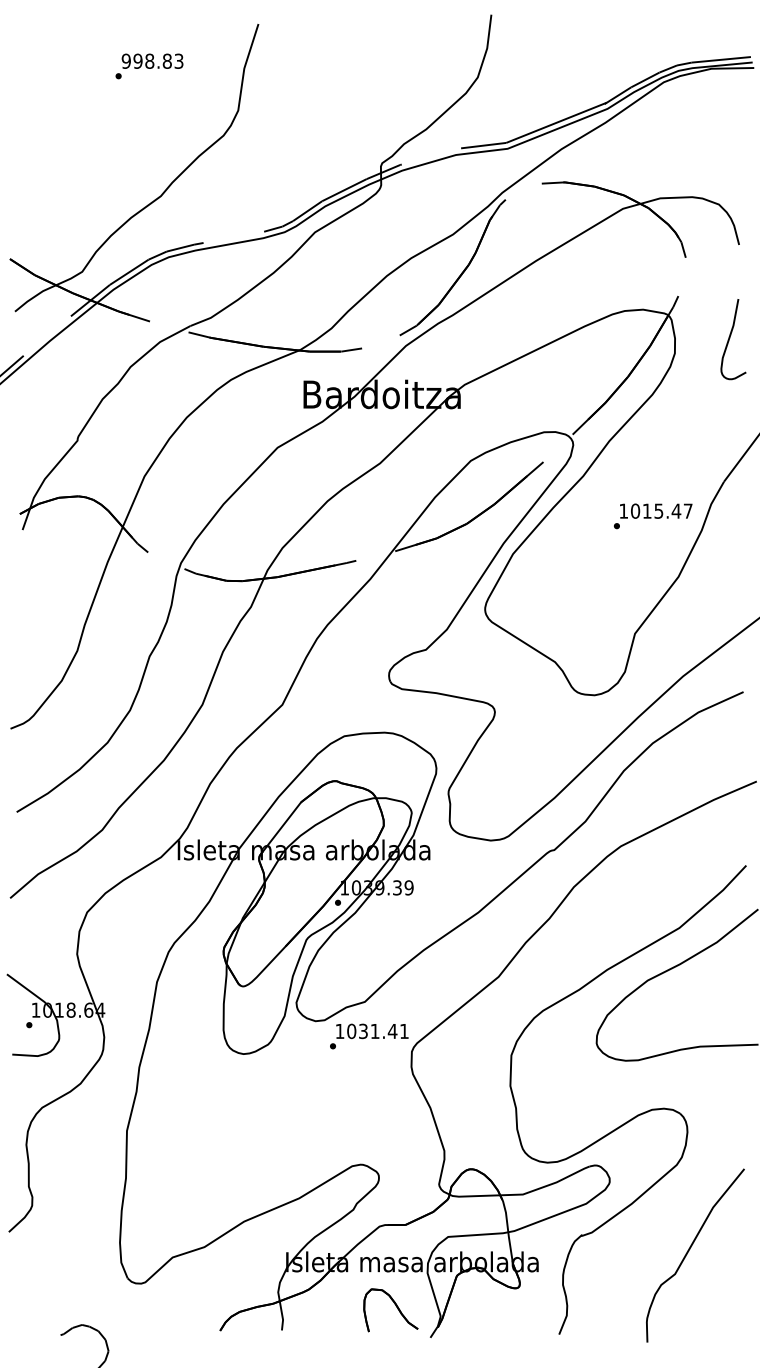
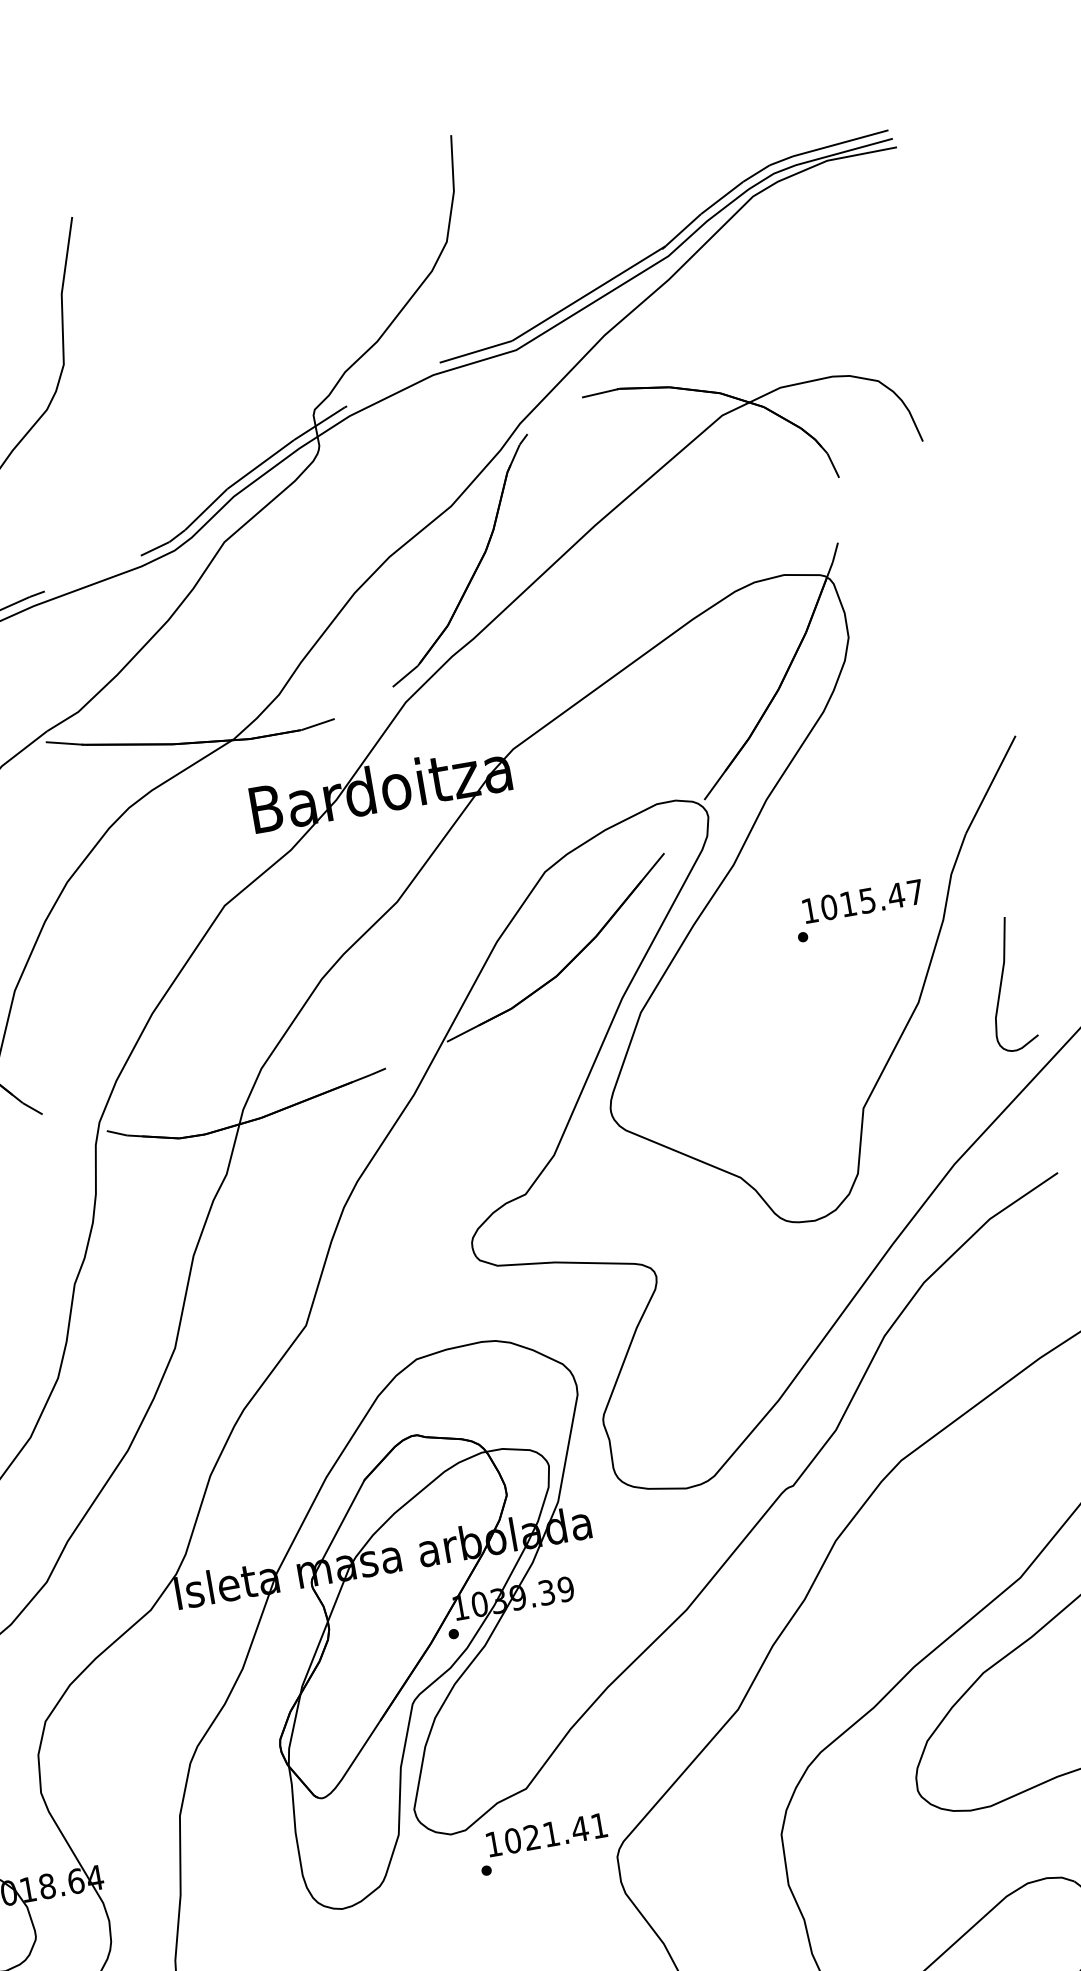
curve: (730, 338) -> (1002, 983), moved
text: (363, 1031) -> (532, 1837), 1031.41 -> 1021.41

